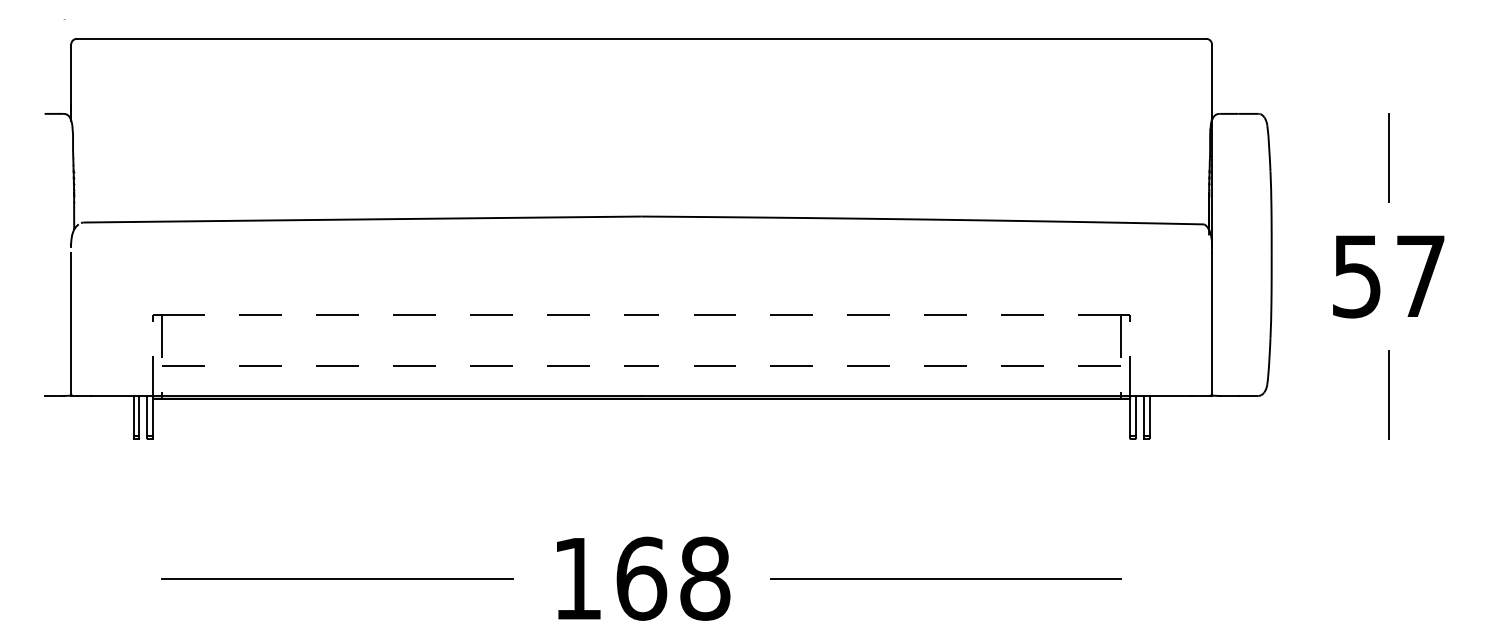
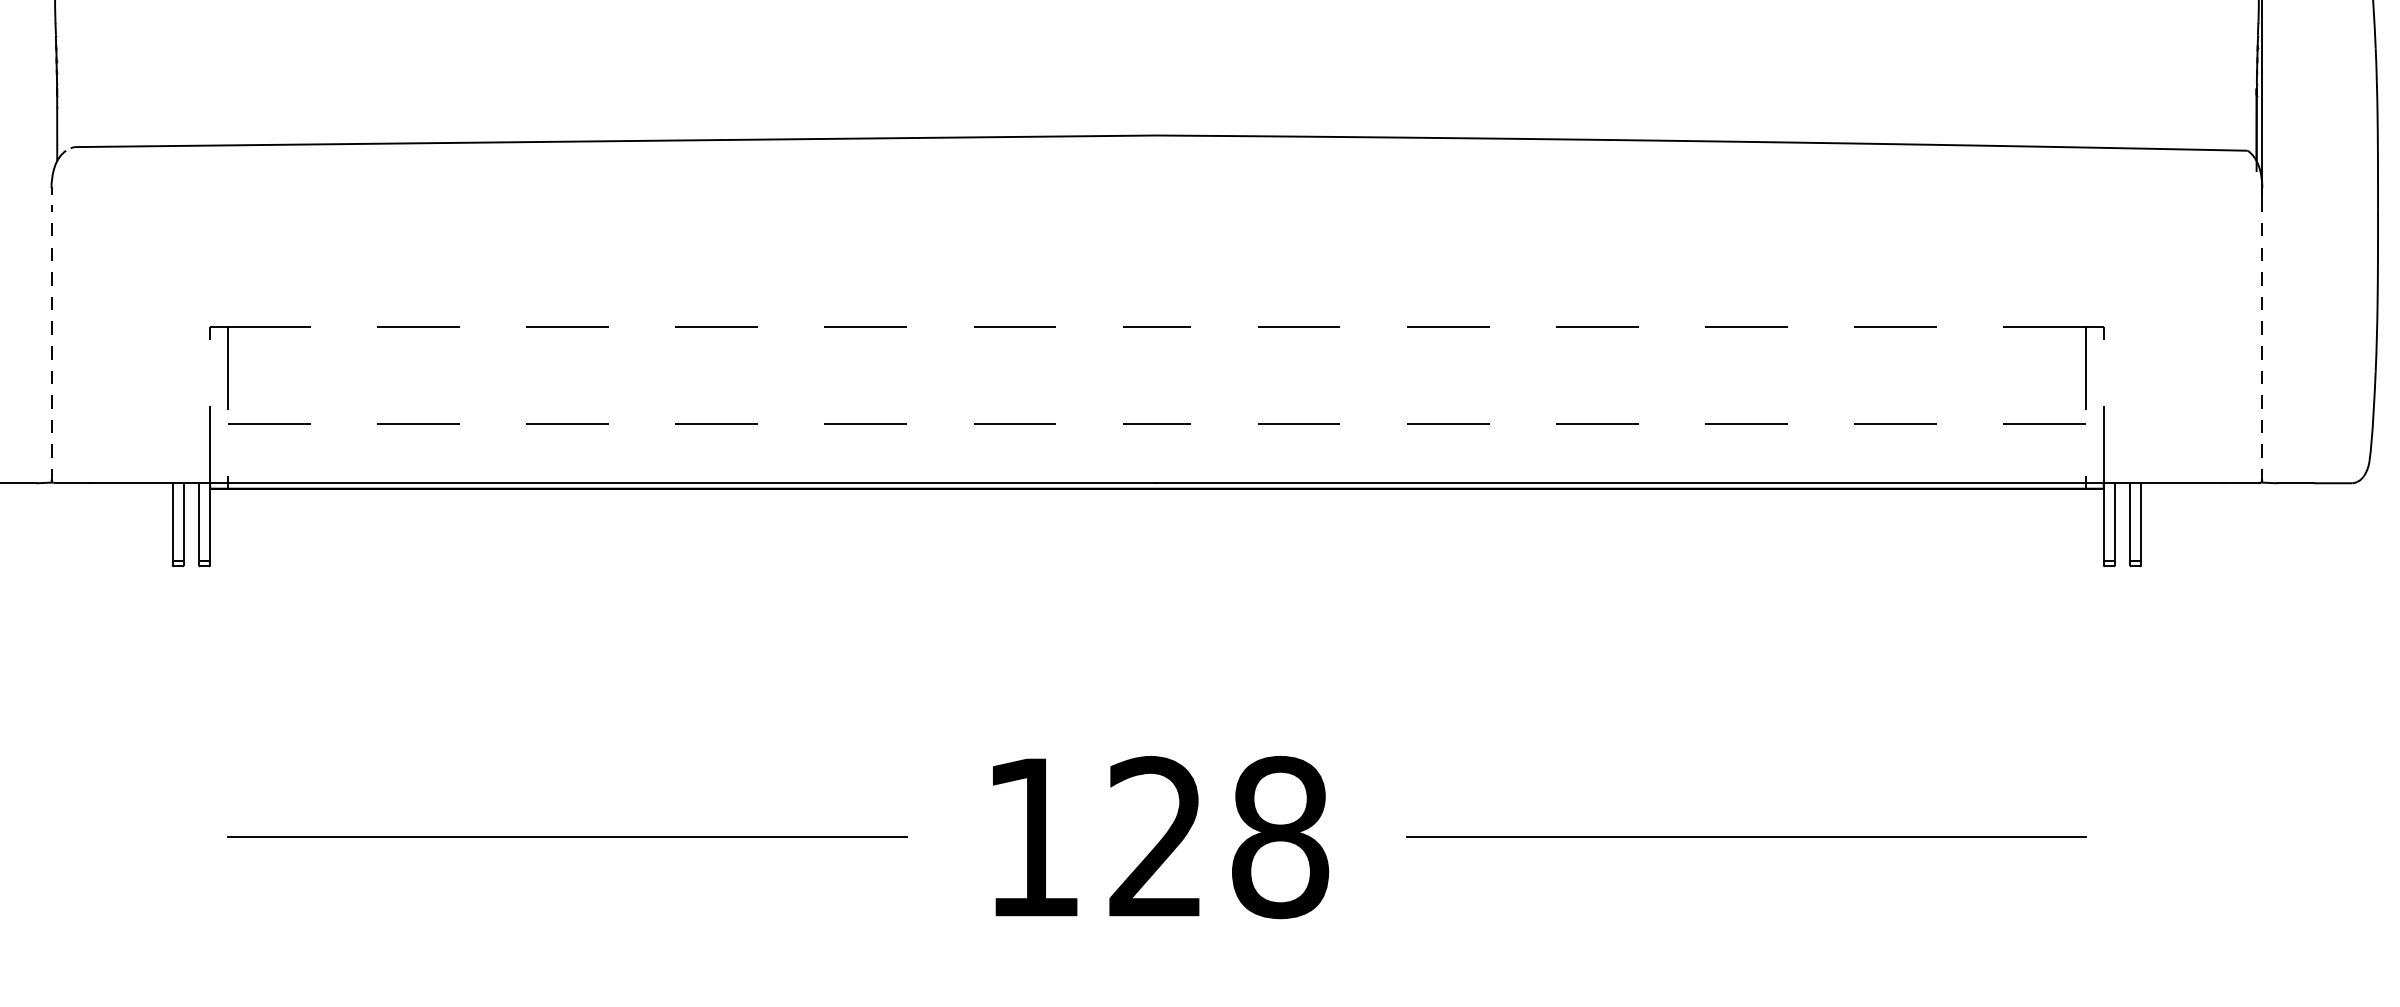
line: (71, 324) -> (52, 344), solid -> dashed
line: (1212, 324) -> (2263, 344), solid -> dashed
text: (641, 578) -> (1156, 836), 168 -> 128

